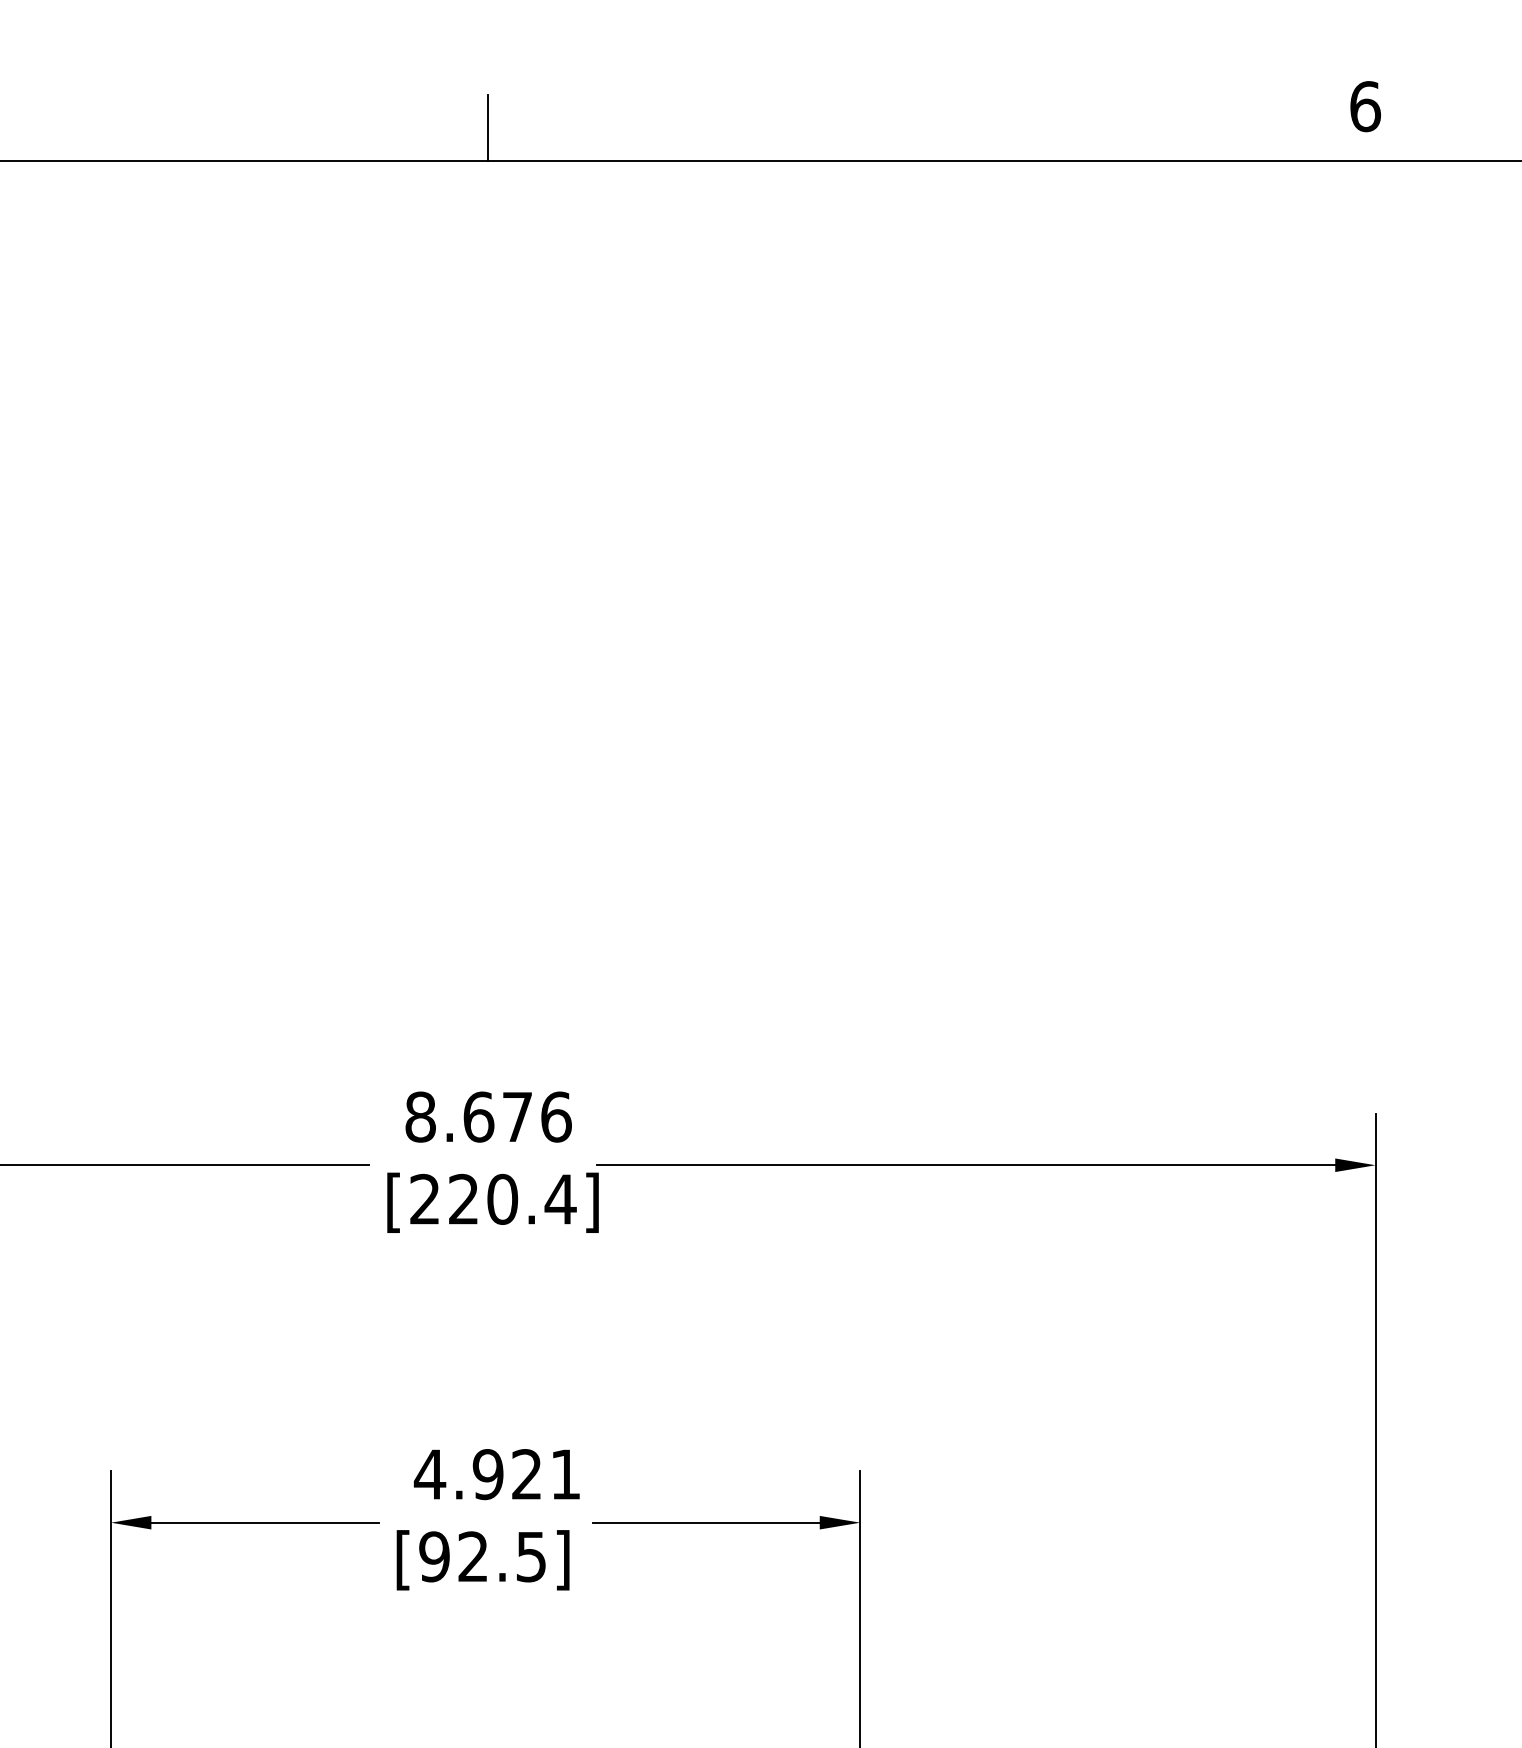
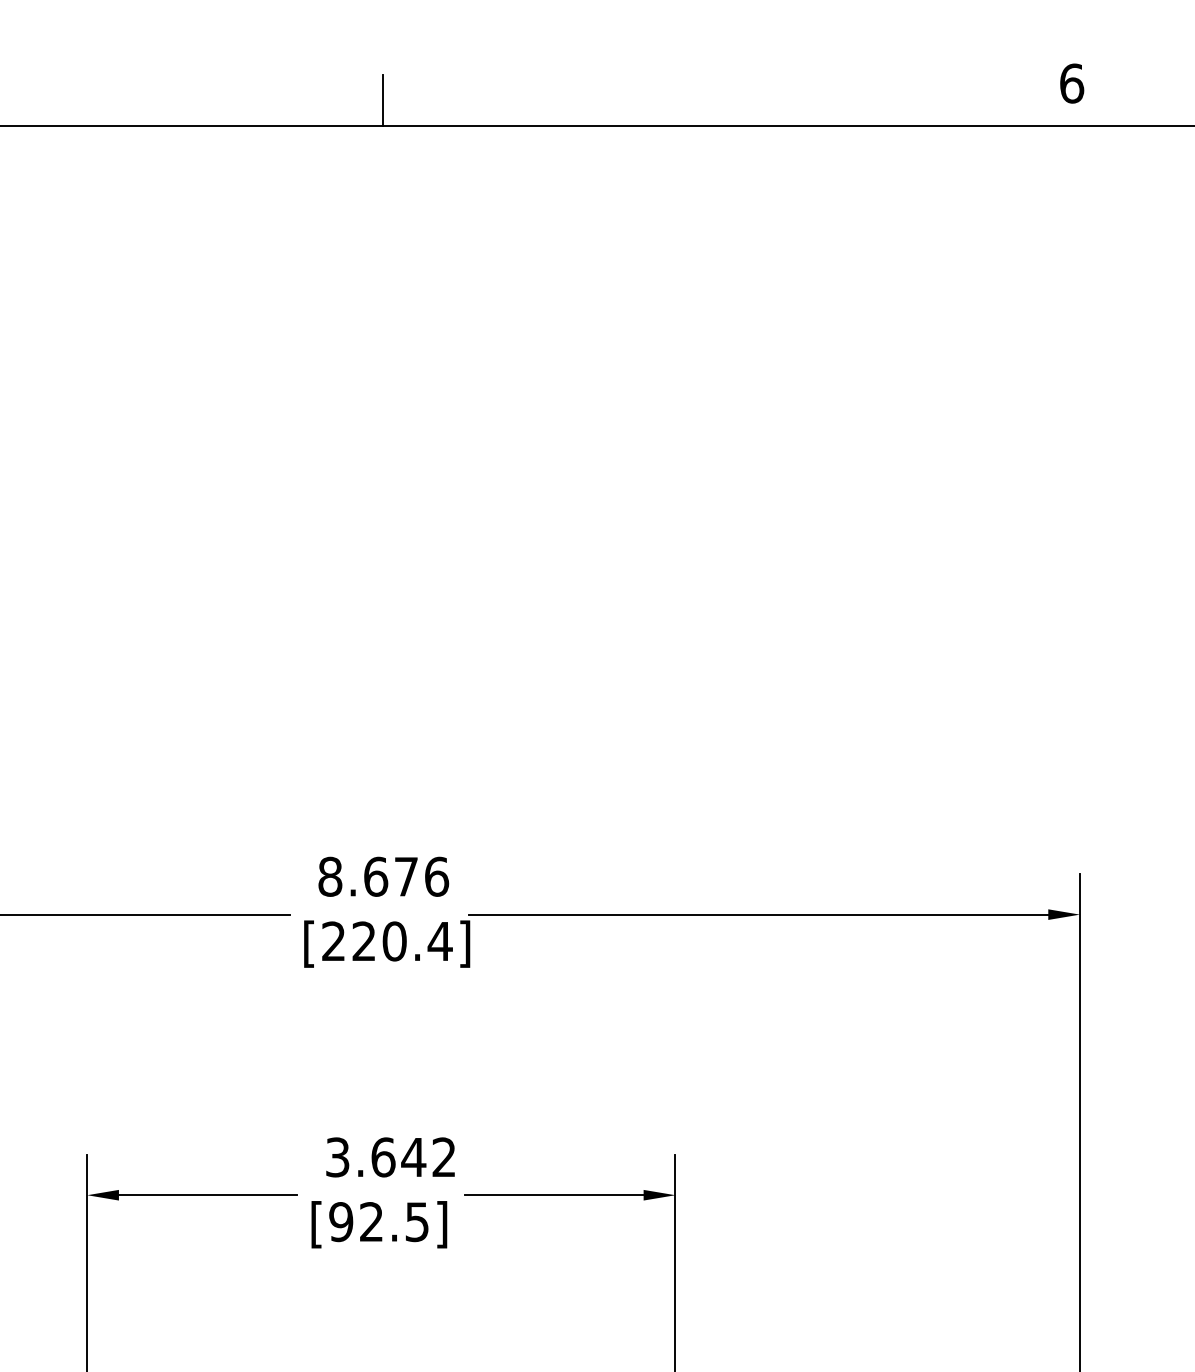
text: (496, 1474) -> (389, 1157), 4.921 -> 3.642

